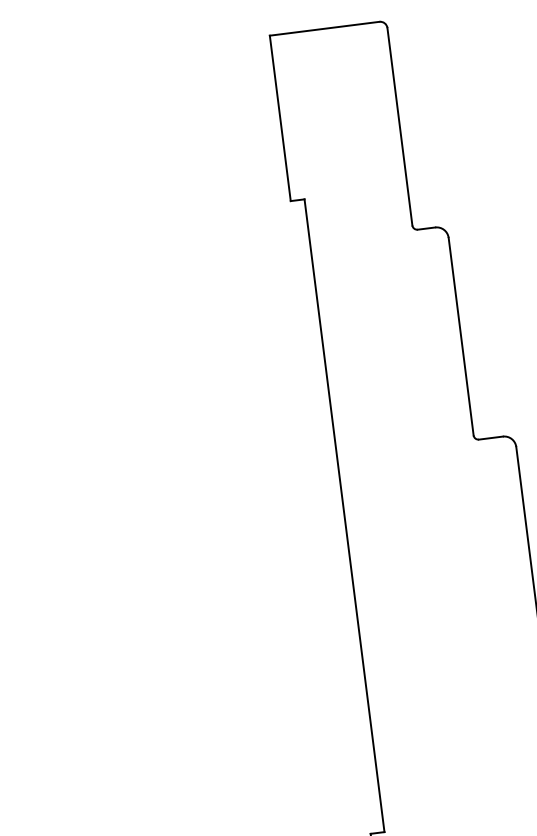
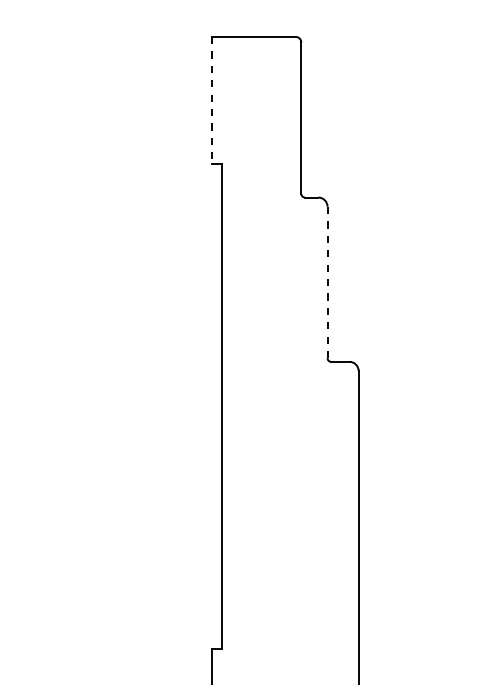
line: (279, 118) -> (211, 100), solid -> dashed
line: (461, 336) -> (327, 282), solid -> dashed

